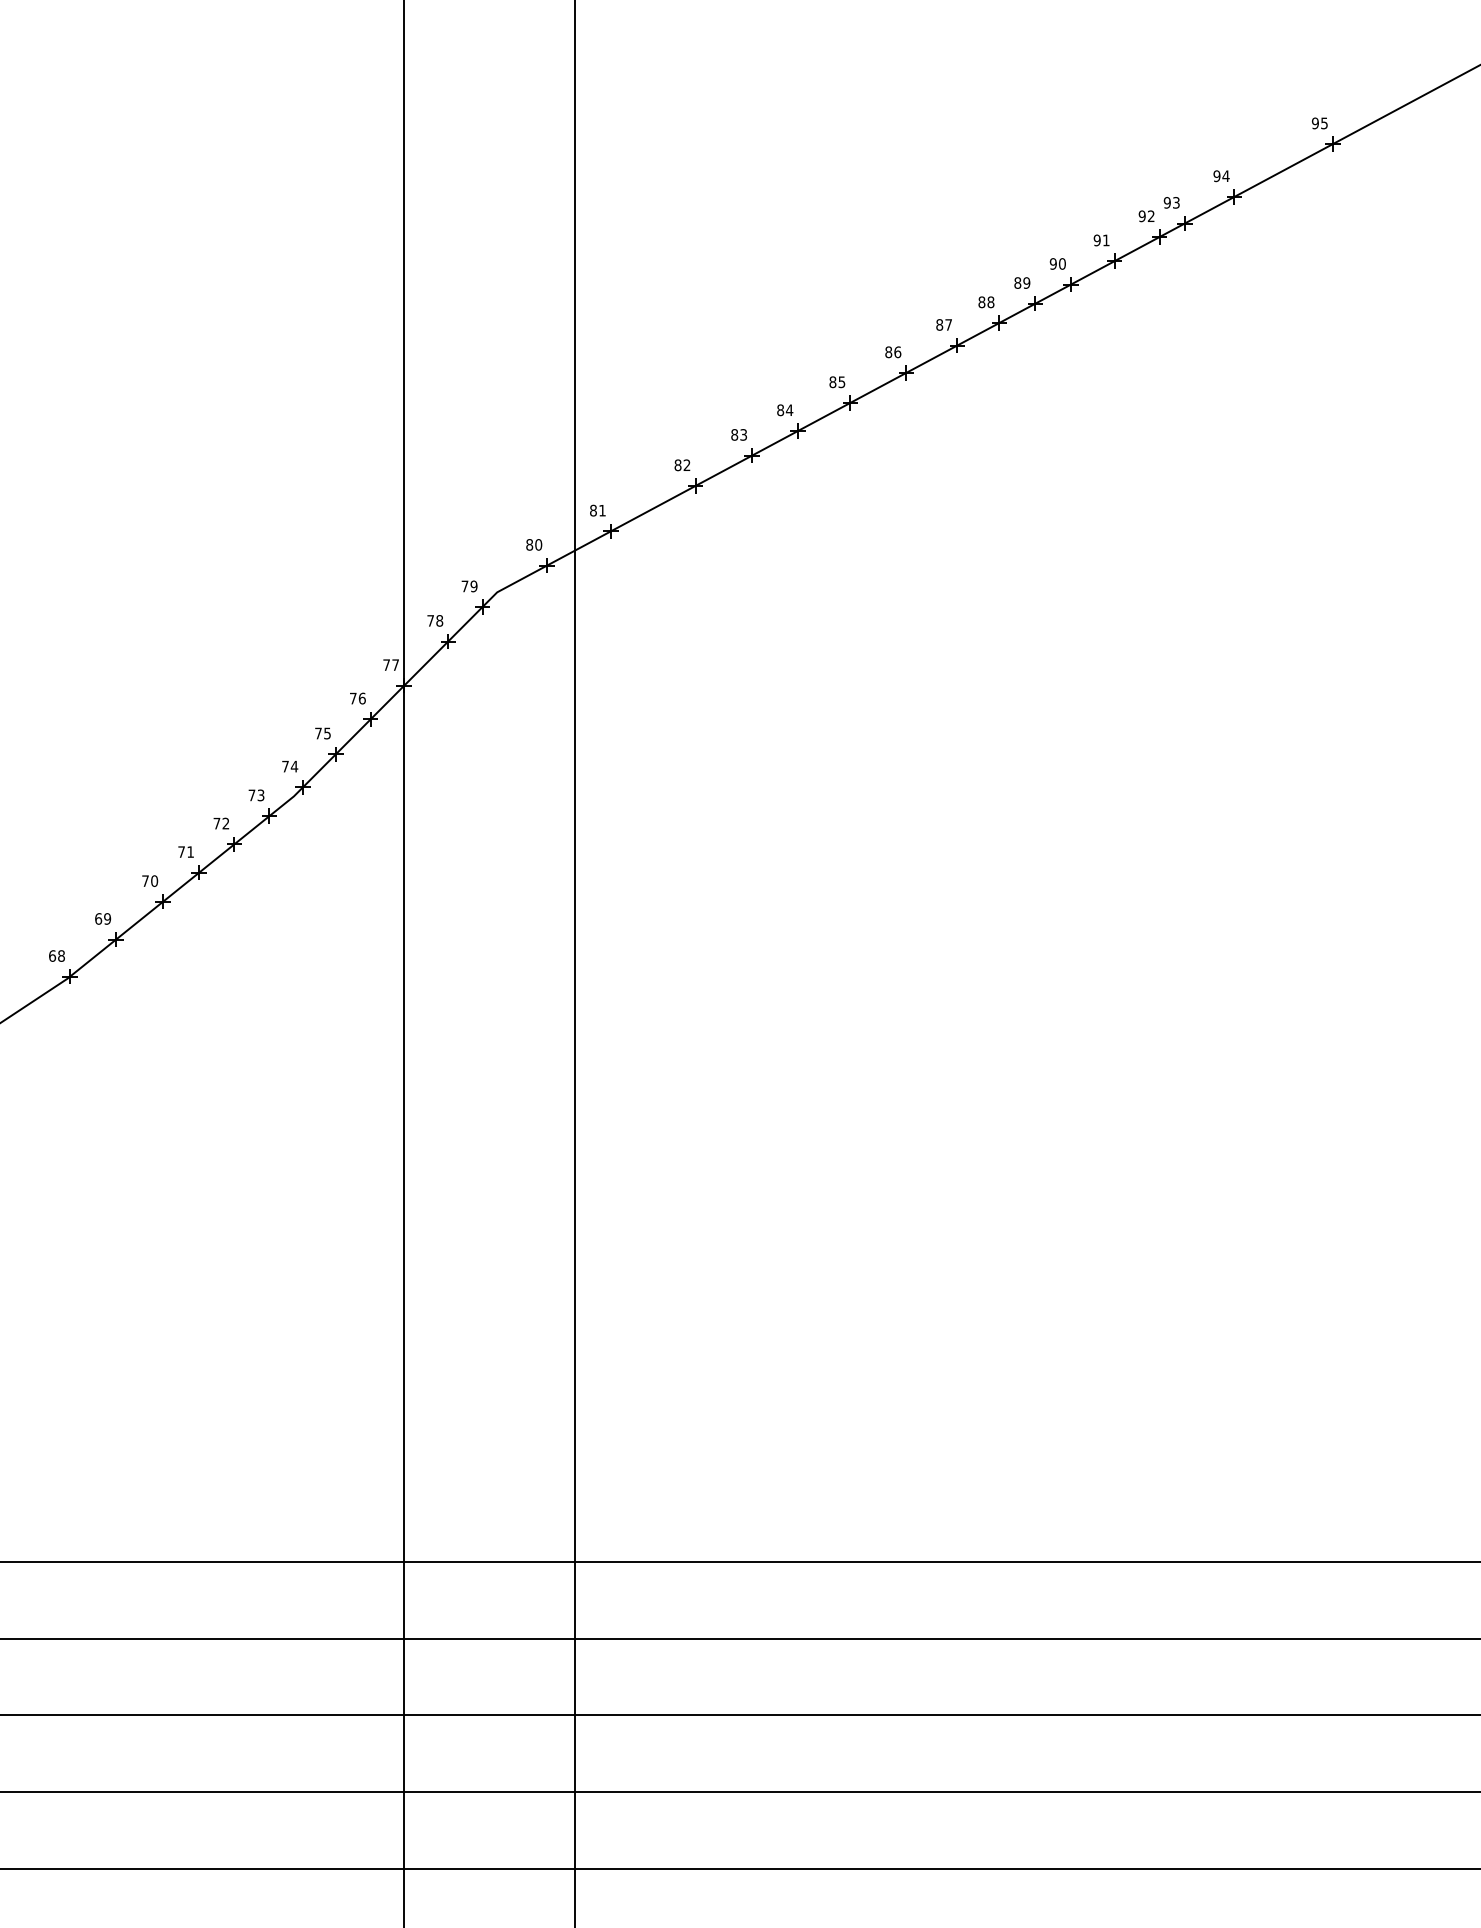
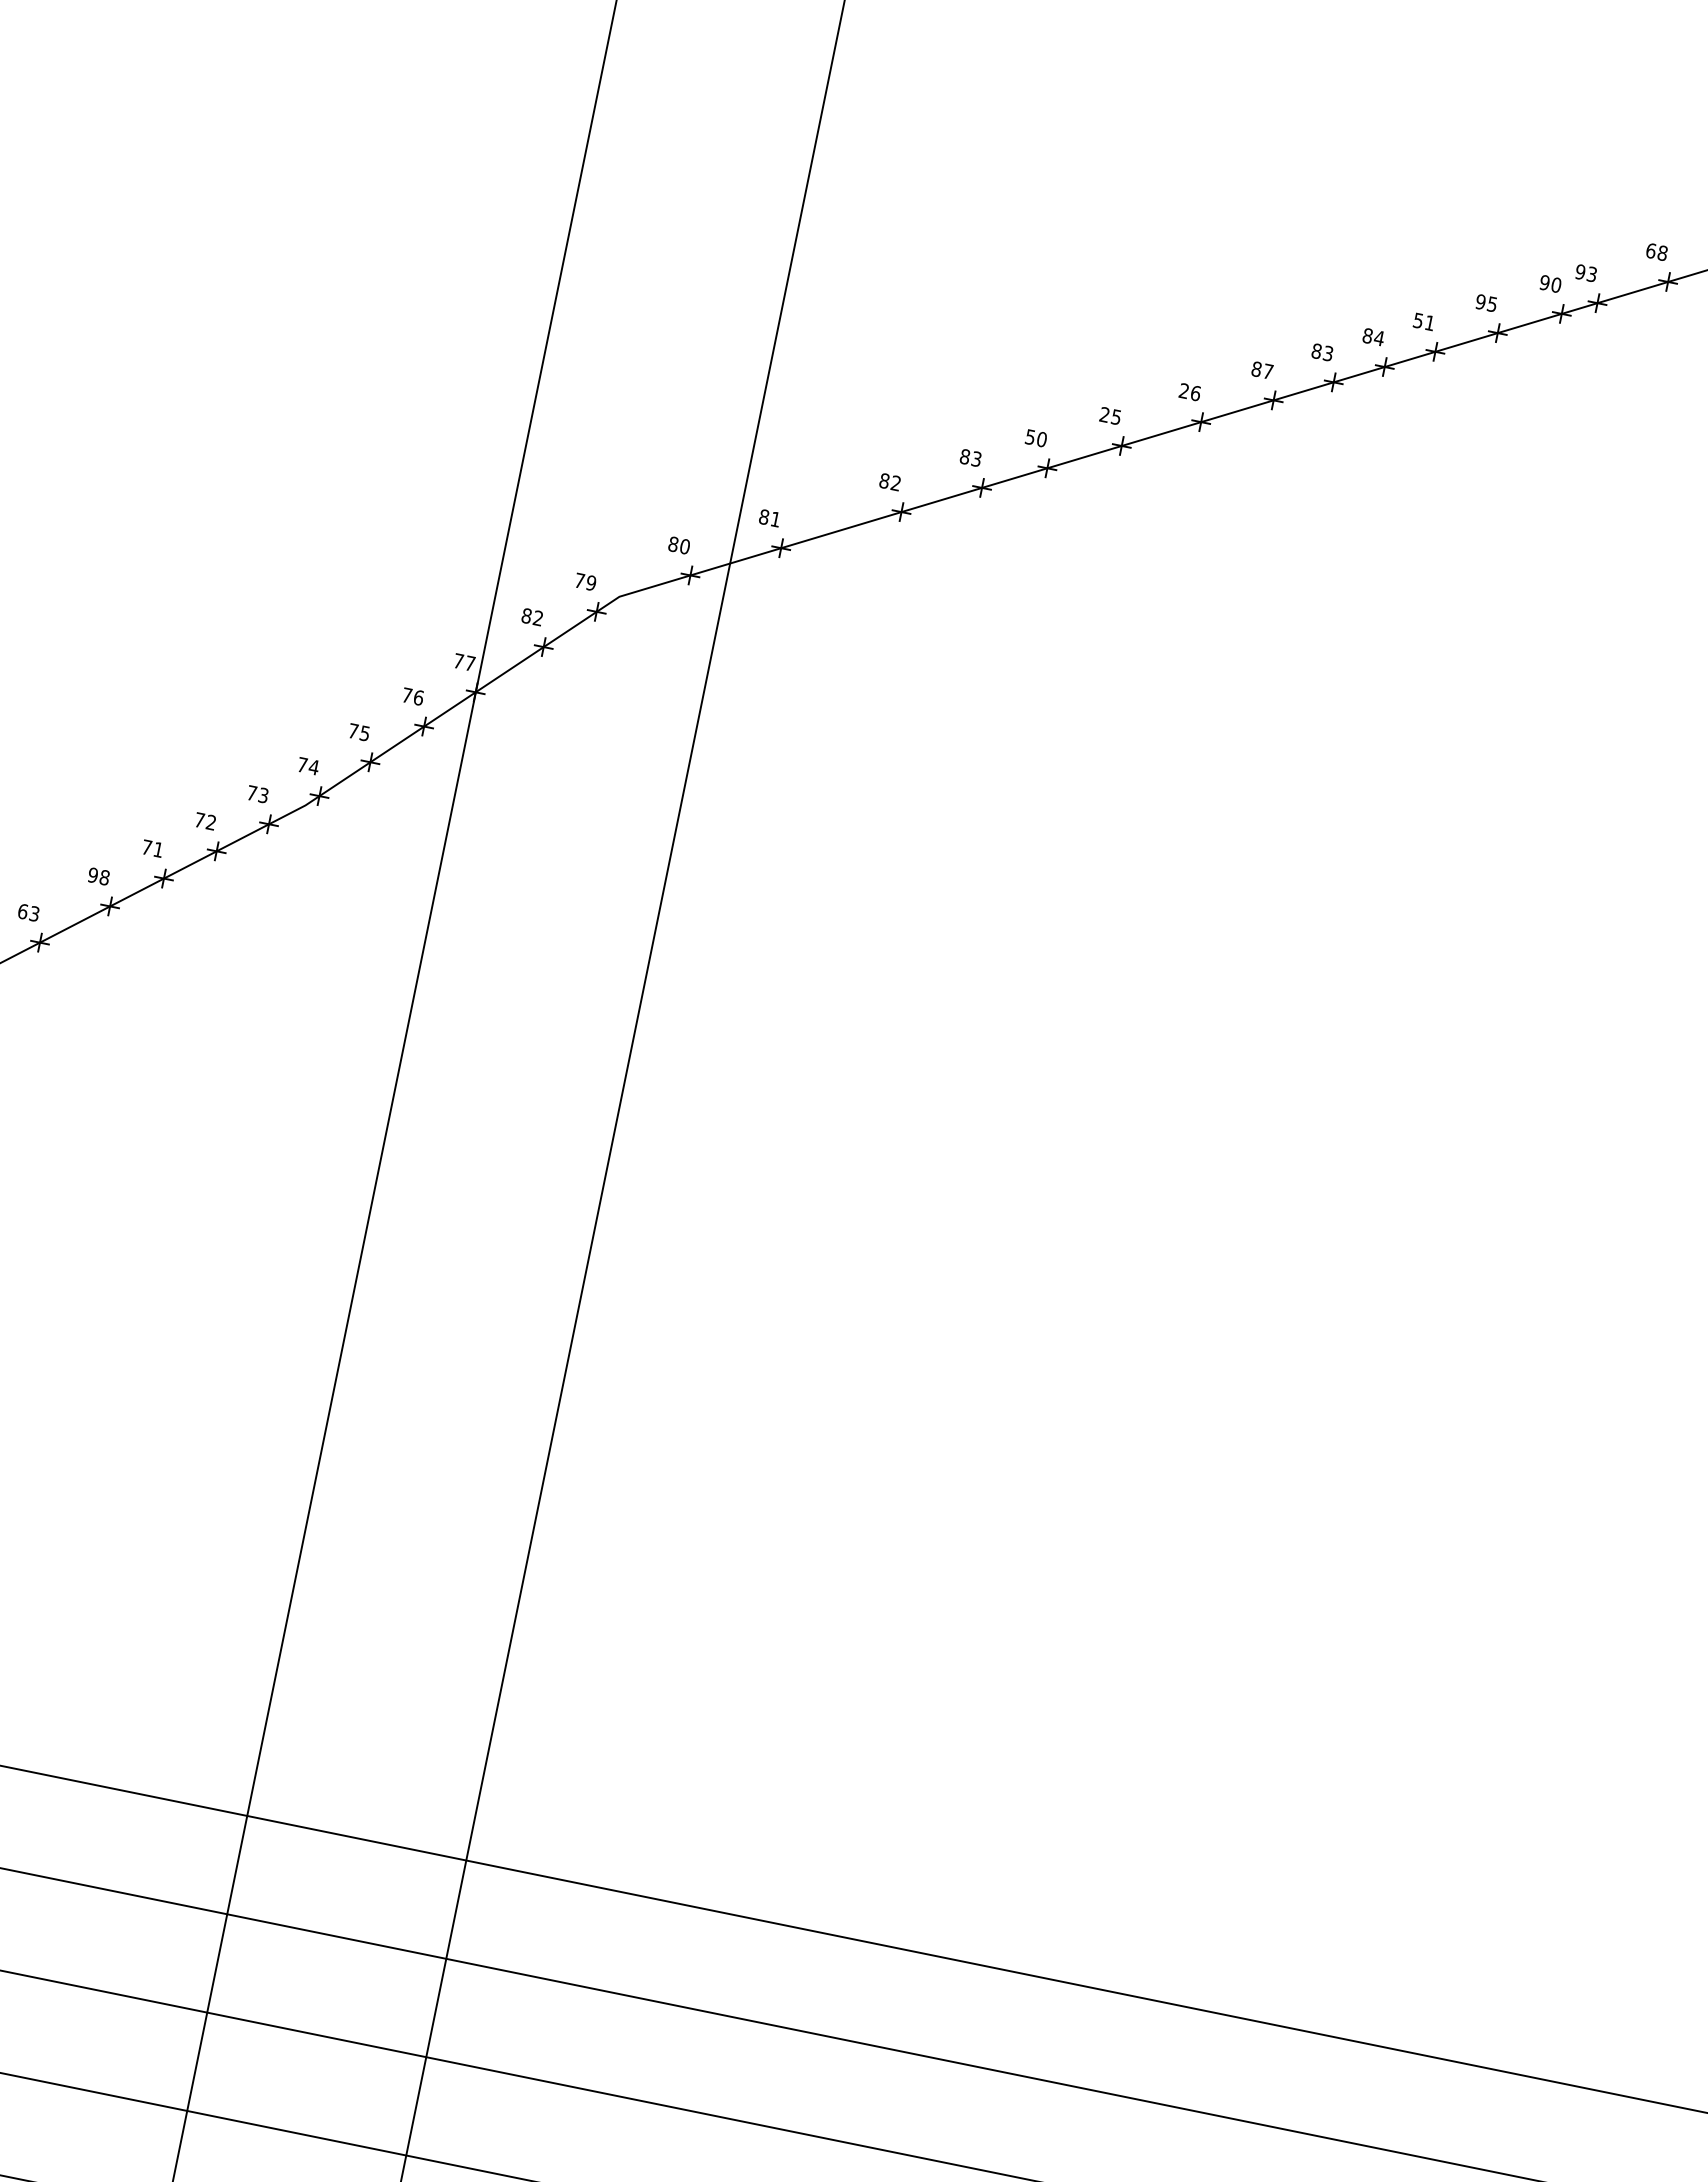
text: (1221, 176) -> (1656, 252), 94 -> 68
text: (1150, 216) -> (1555, 285), 92 -> 90
text: (1106, 240) -> (1492, 304), 91 -> 95
text: (1057, 263) -> (1423, 321), 90 -> 51
text: (1026, 282) -> (1379, 337), 89 -> 84
text: (990, 302) -> (1327, 353), 88 -> 83
text: (888, 352) -> (1183, 391), 86 -> 26
text: (832, 382) -> (1104, 415), 85 -> 25
text: (785, 410) -> (1036, 438), 84 -> 50
text: (435, 620) -> (532, 616), 78 -> 82
text: (150, 880) -> (99, 875), 70 -> 98
text: (107, 918) -> (34, 913), 69 -> 63

